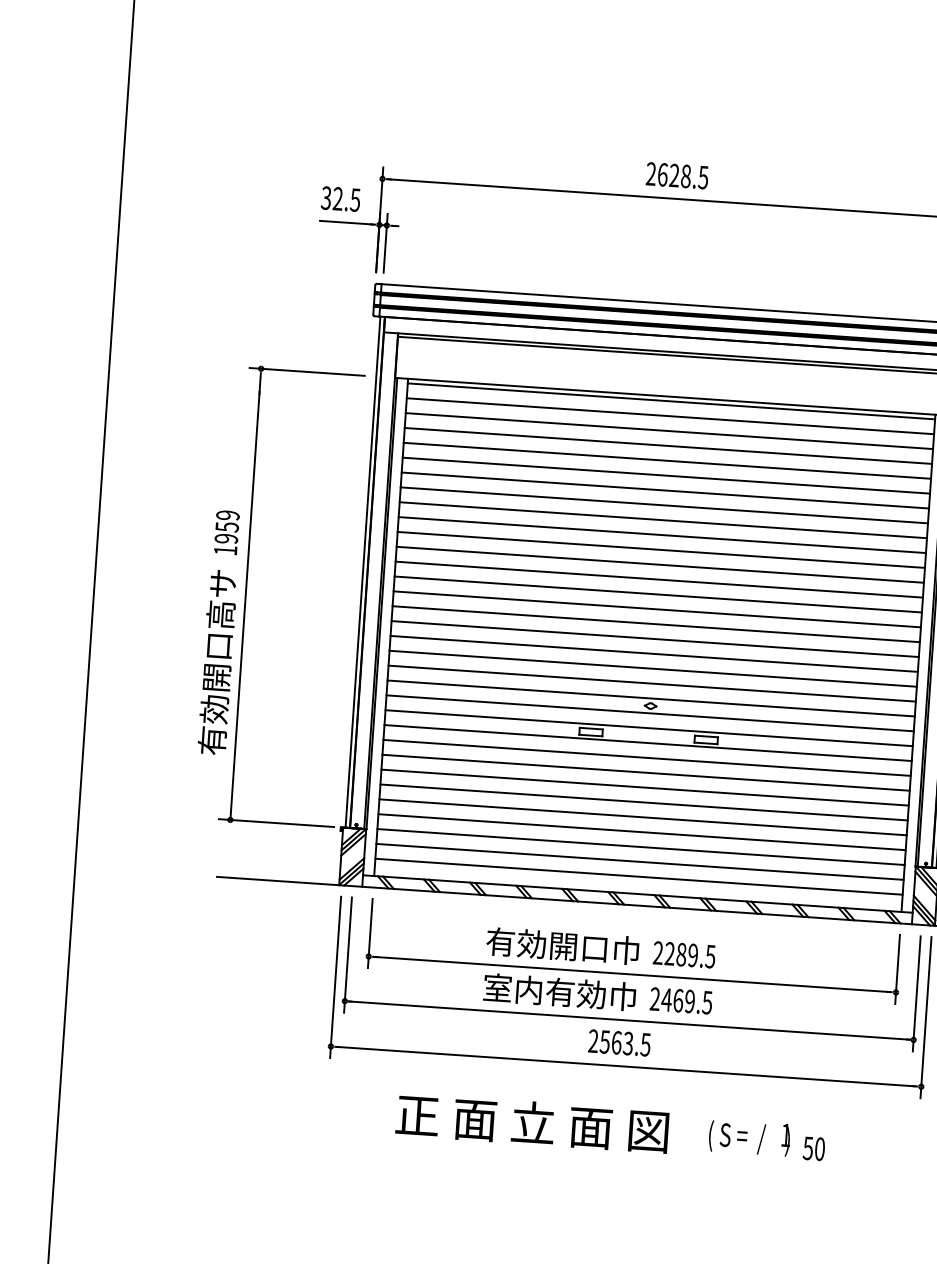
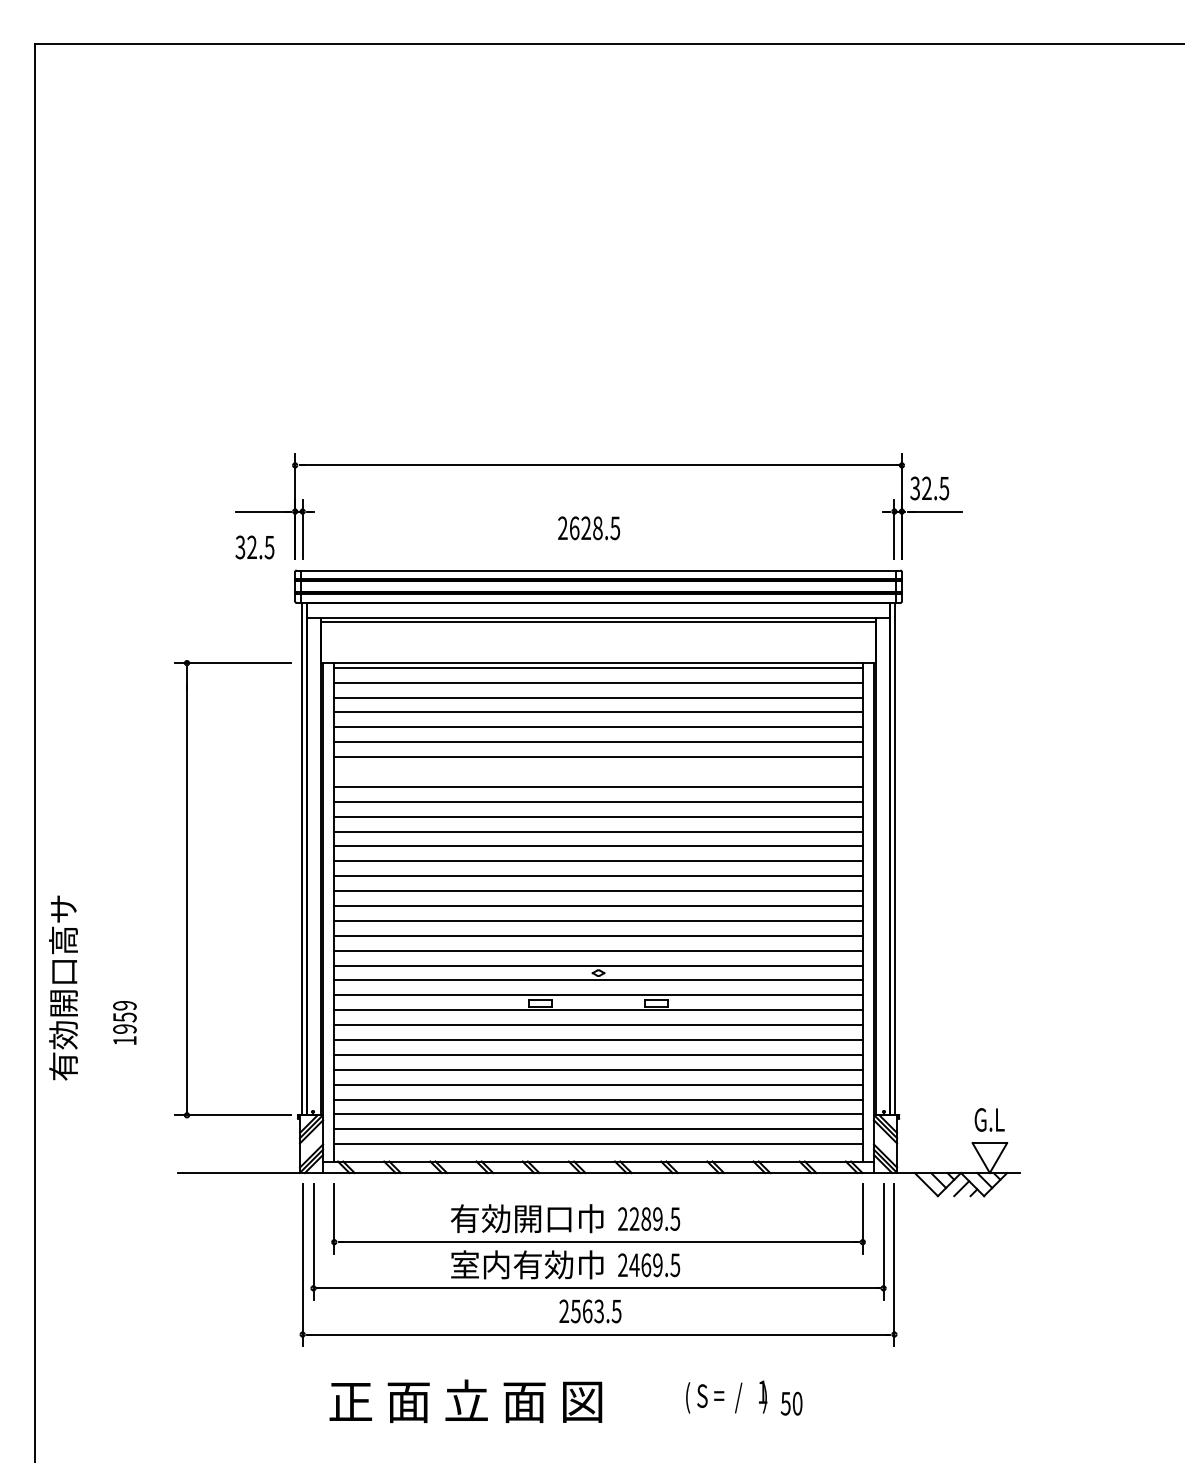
text: (677, 176) -> (589, 528), moved
text: (340, 199) -> (254, 547), moved
line: (664, 504) -> (598, 771), removed
text: (226, 532) -> (124, 1022), moved
text: (217, 661) -> (63, 987), moved
text: (532, 1122) -> (465, 1400), moved

